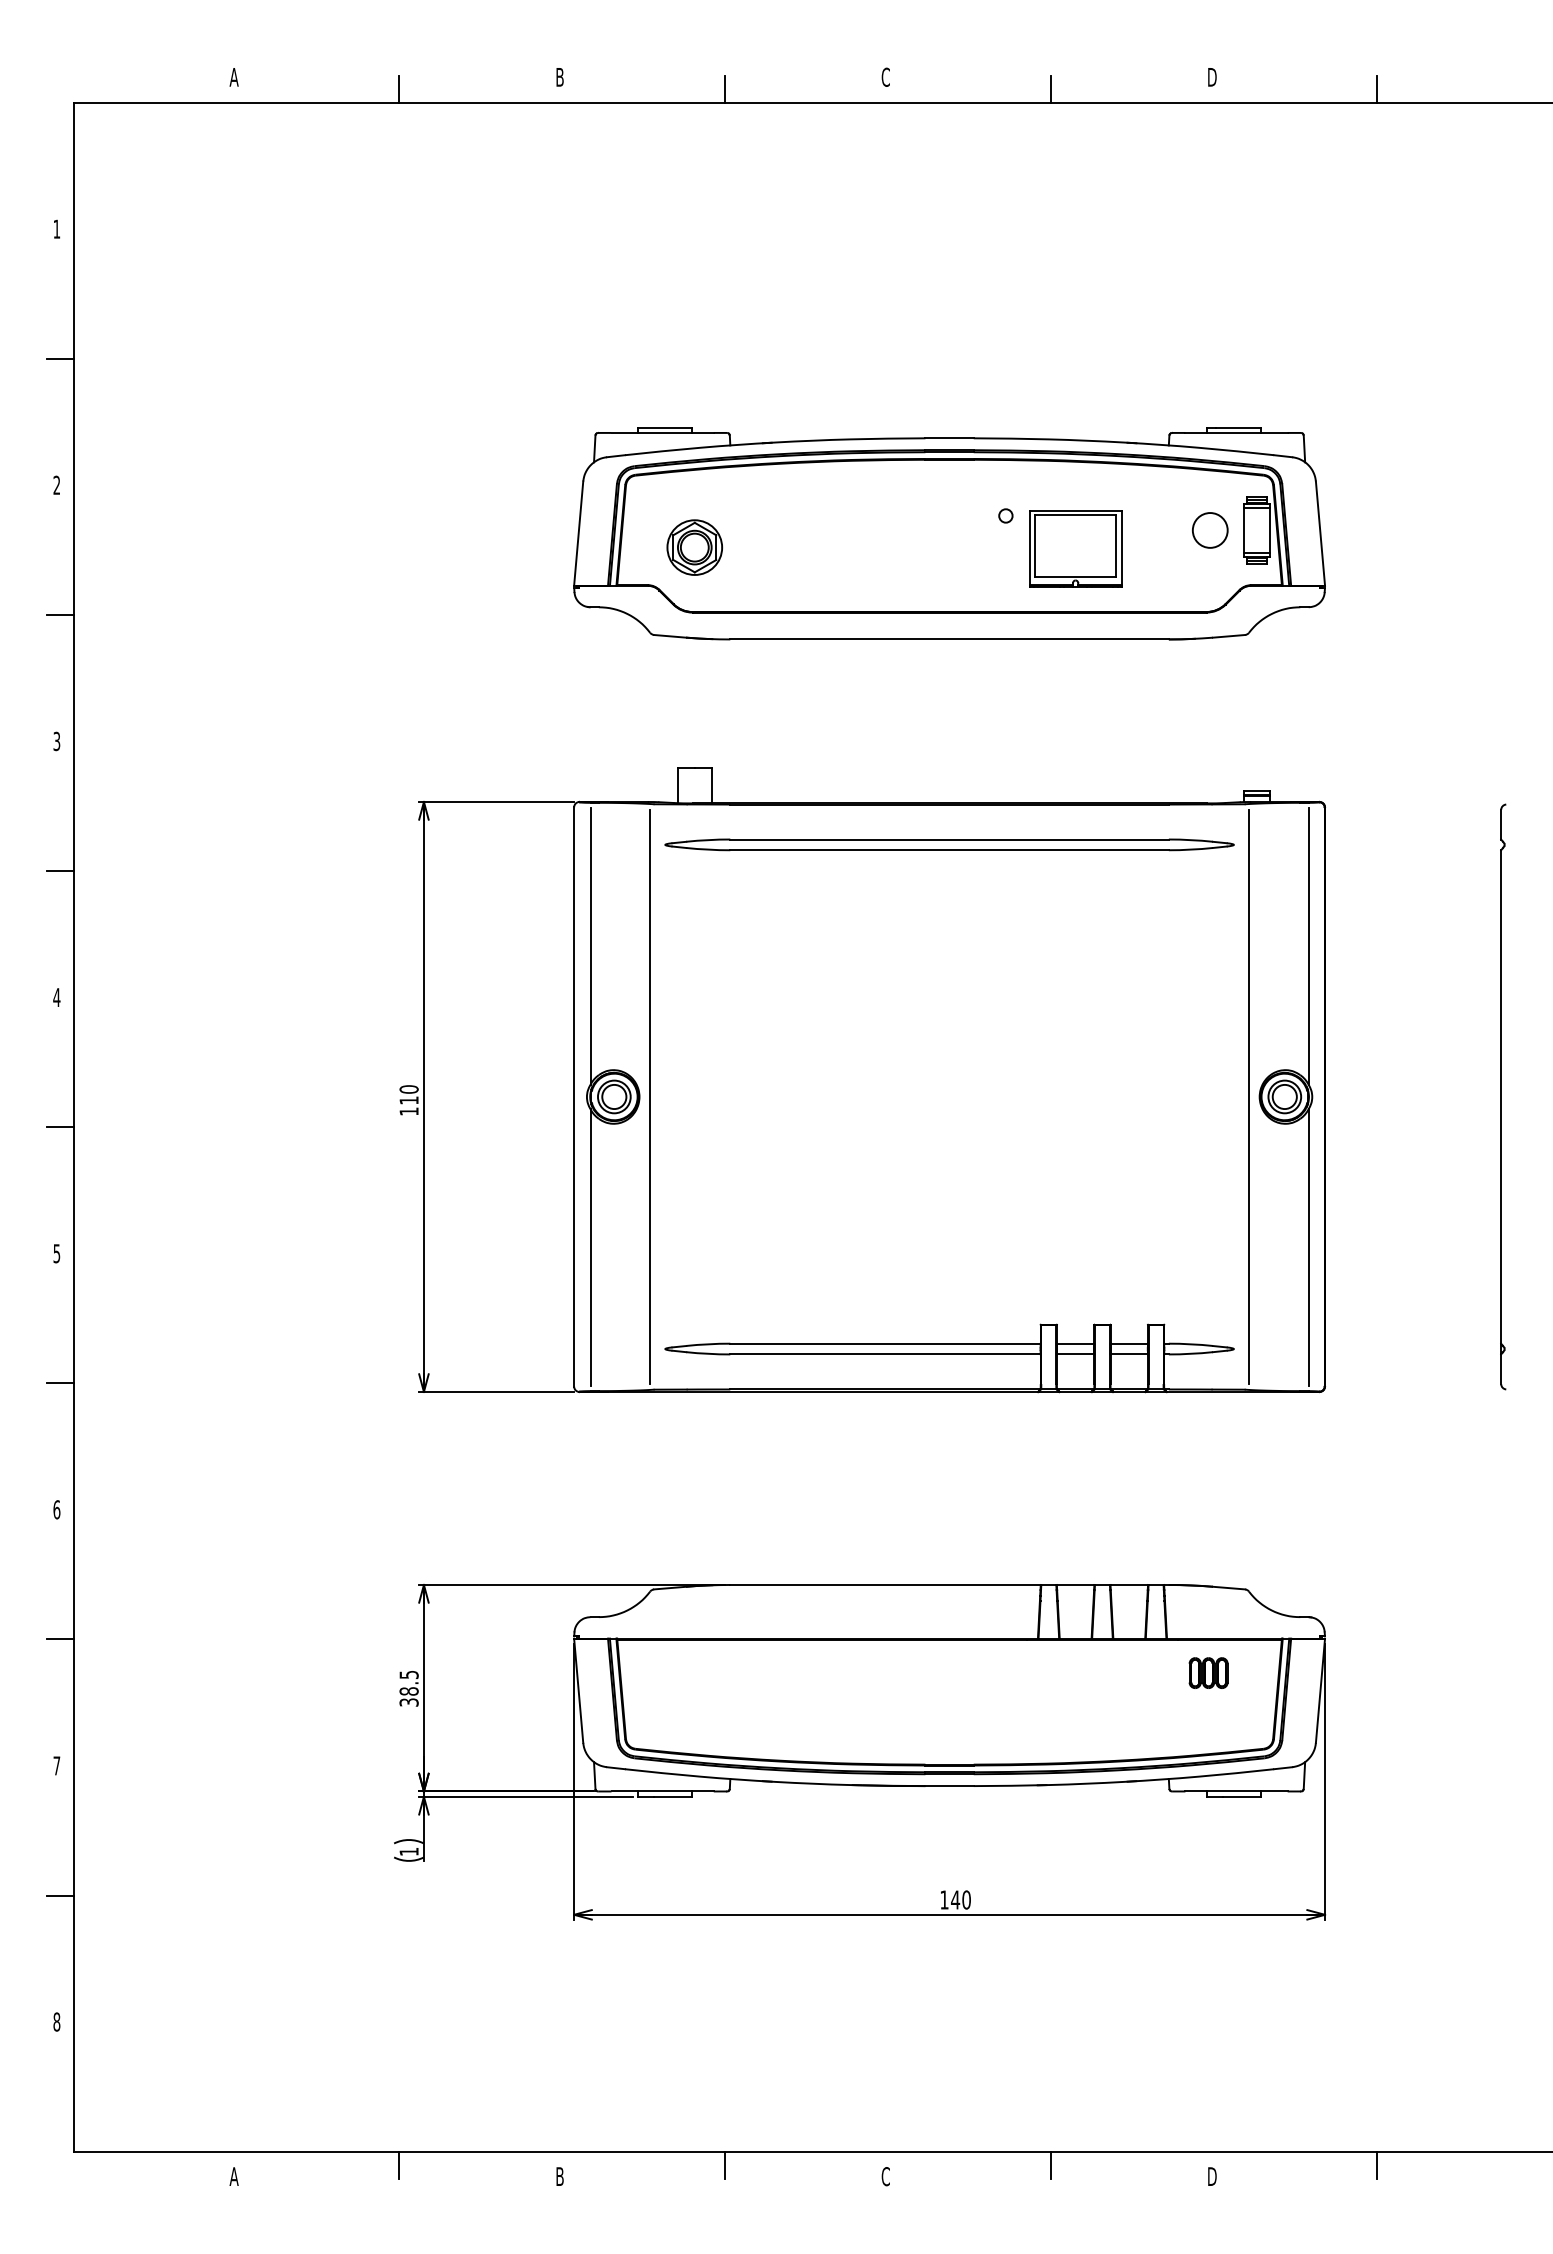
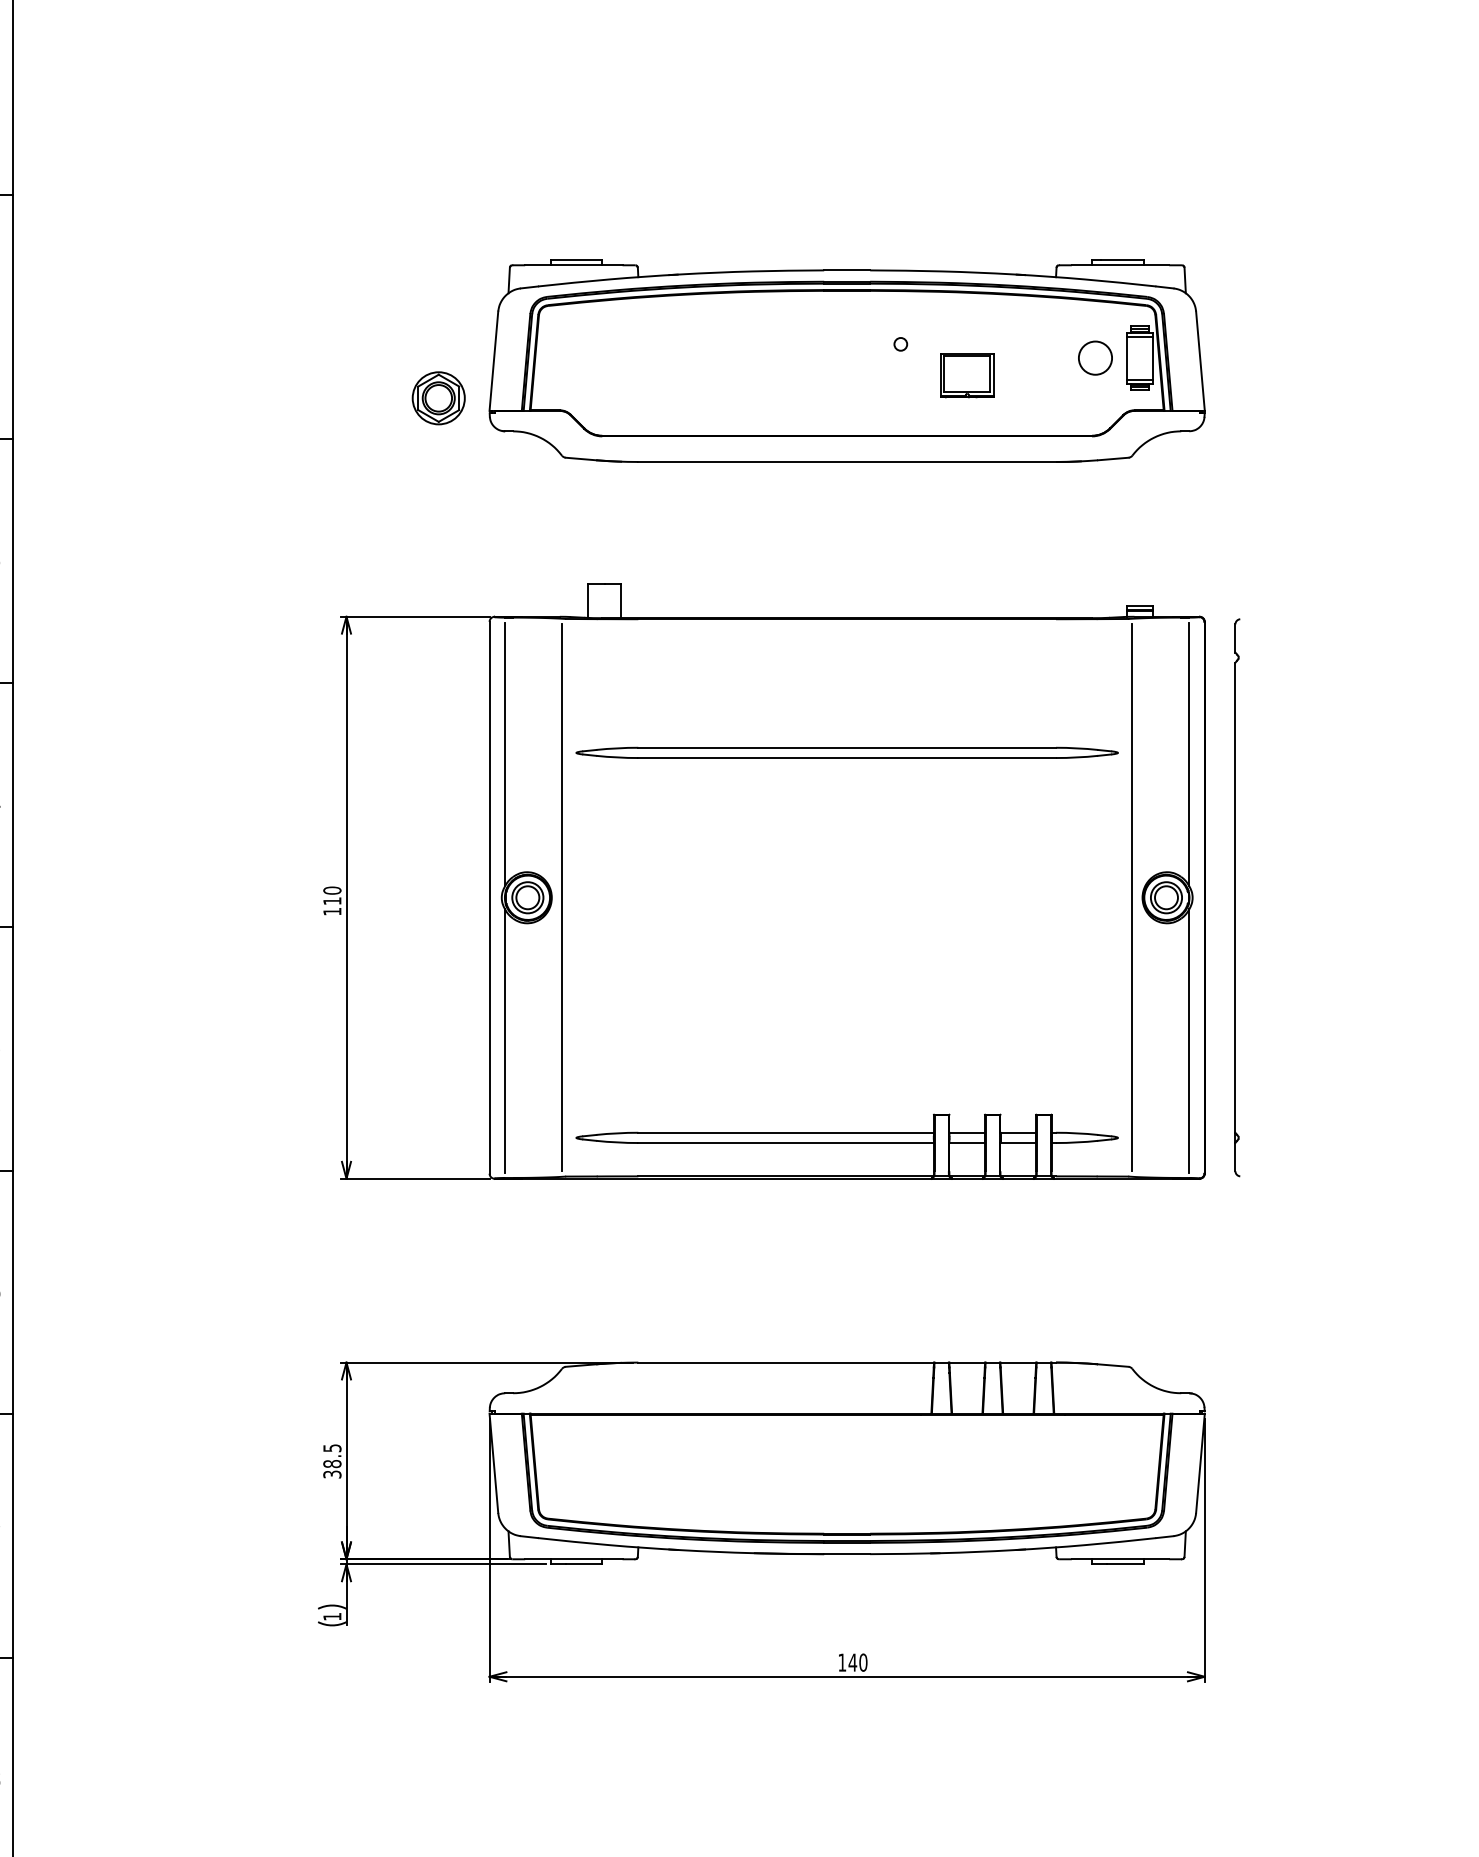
part: (694, 547) -> (438, 398), moved
part: (1075, 548) -> (967, 375), size x0.6
part: (949, 844) -> (847, 752), moved
part: (1503, 1096) -> (1237, 897), moved
part: (1208, 1672) -> (1093, 1445), removed

